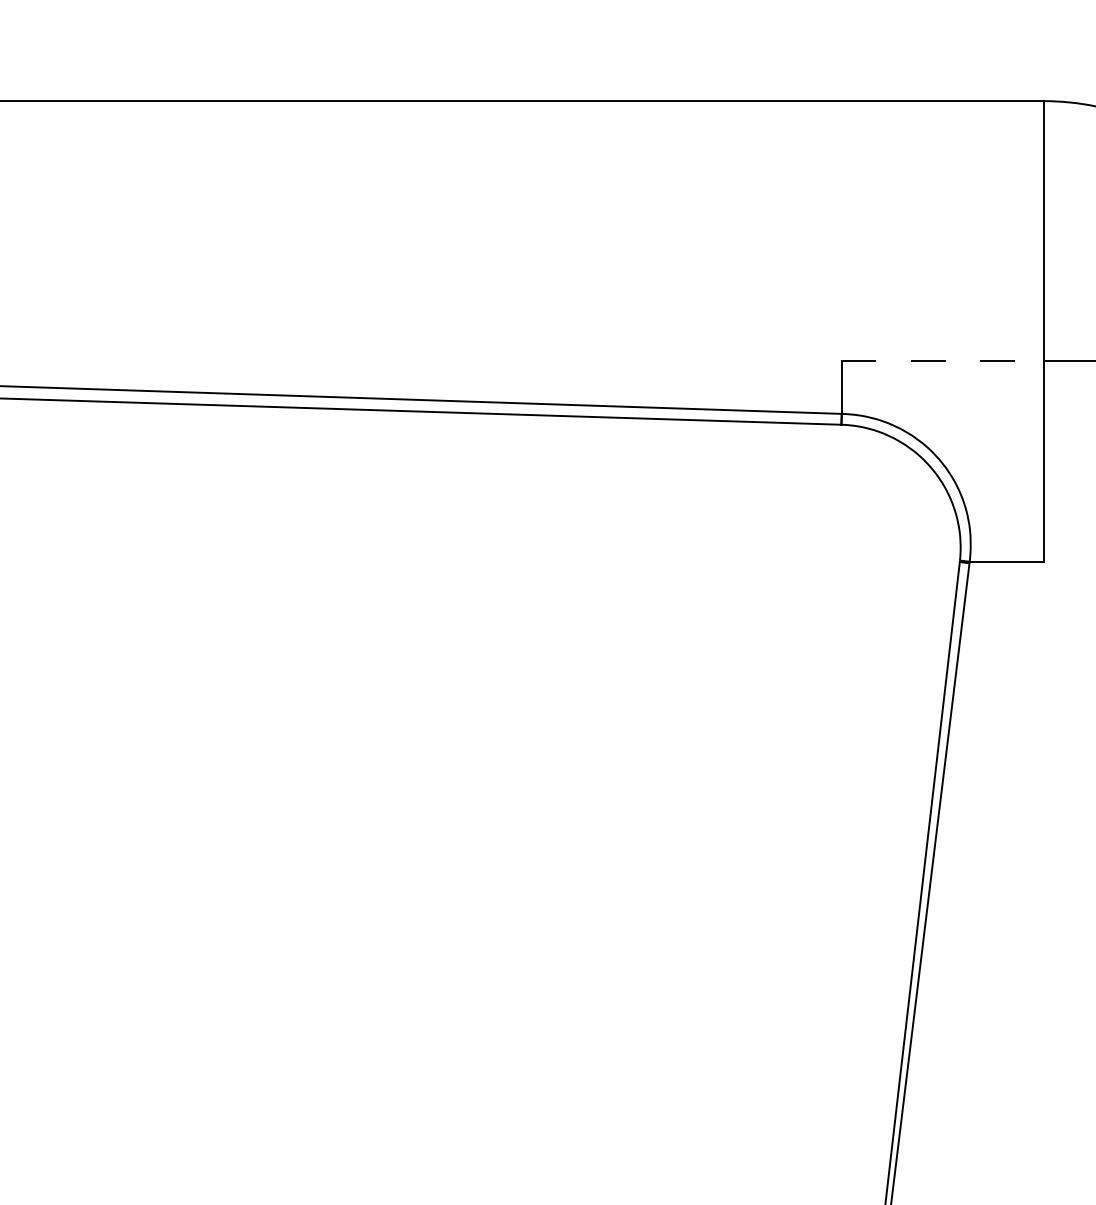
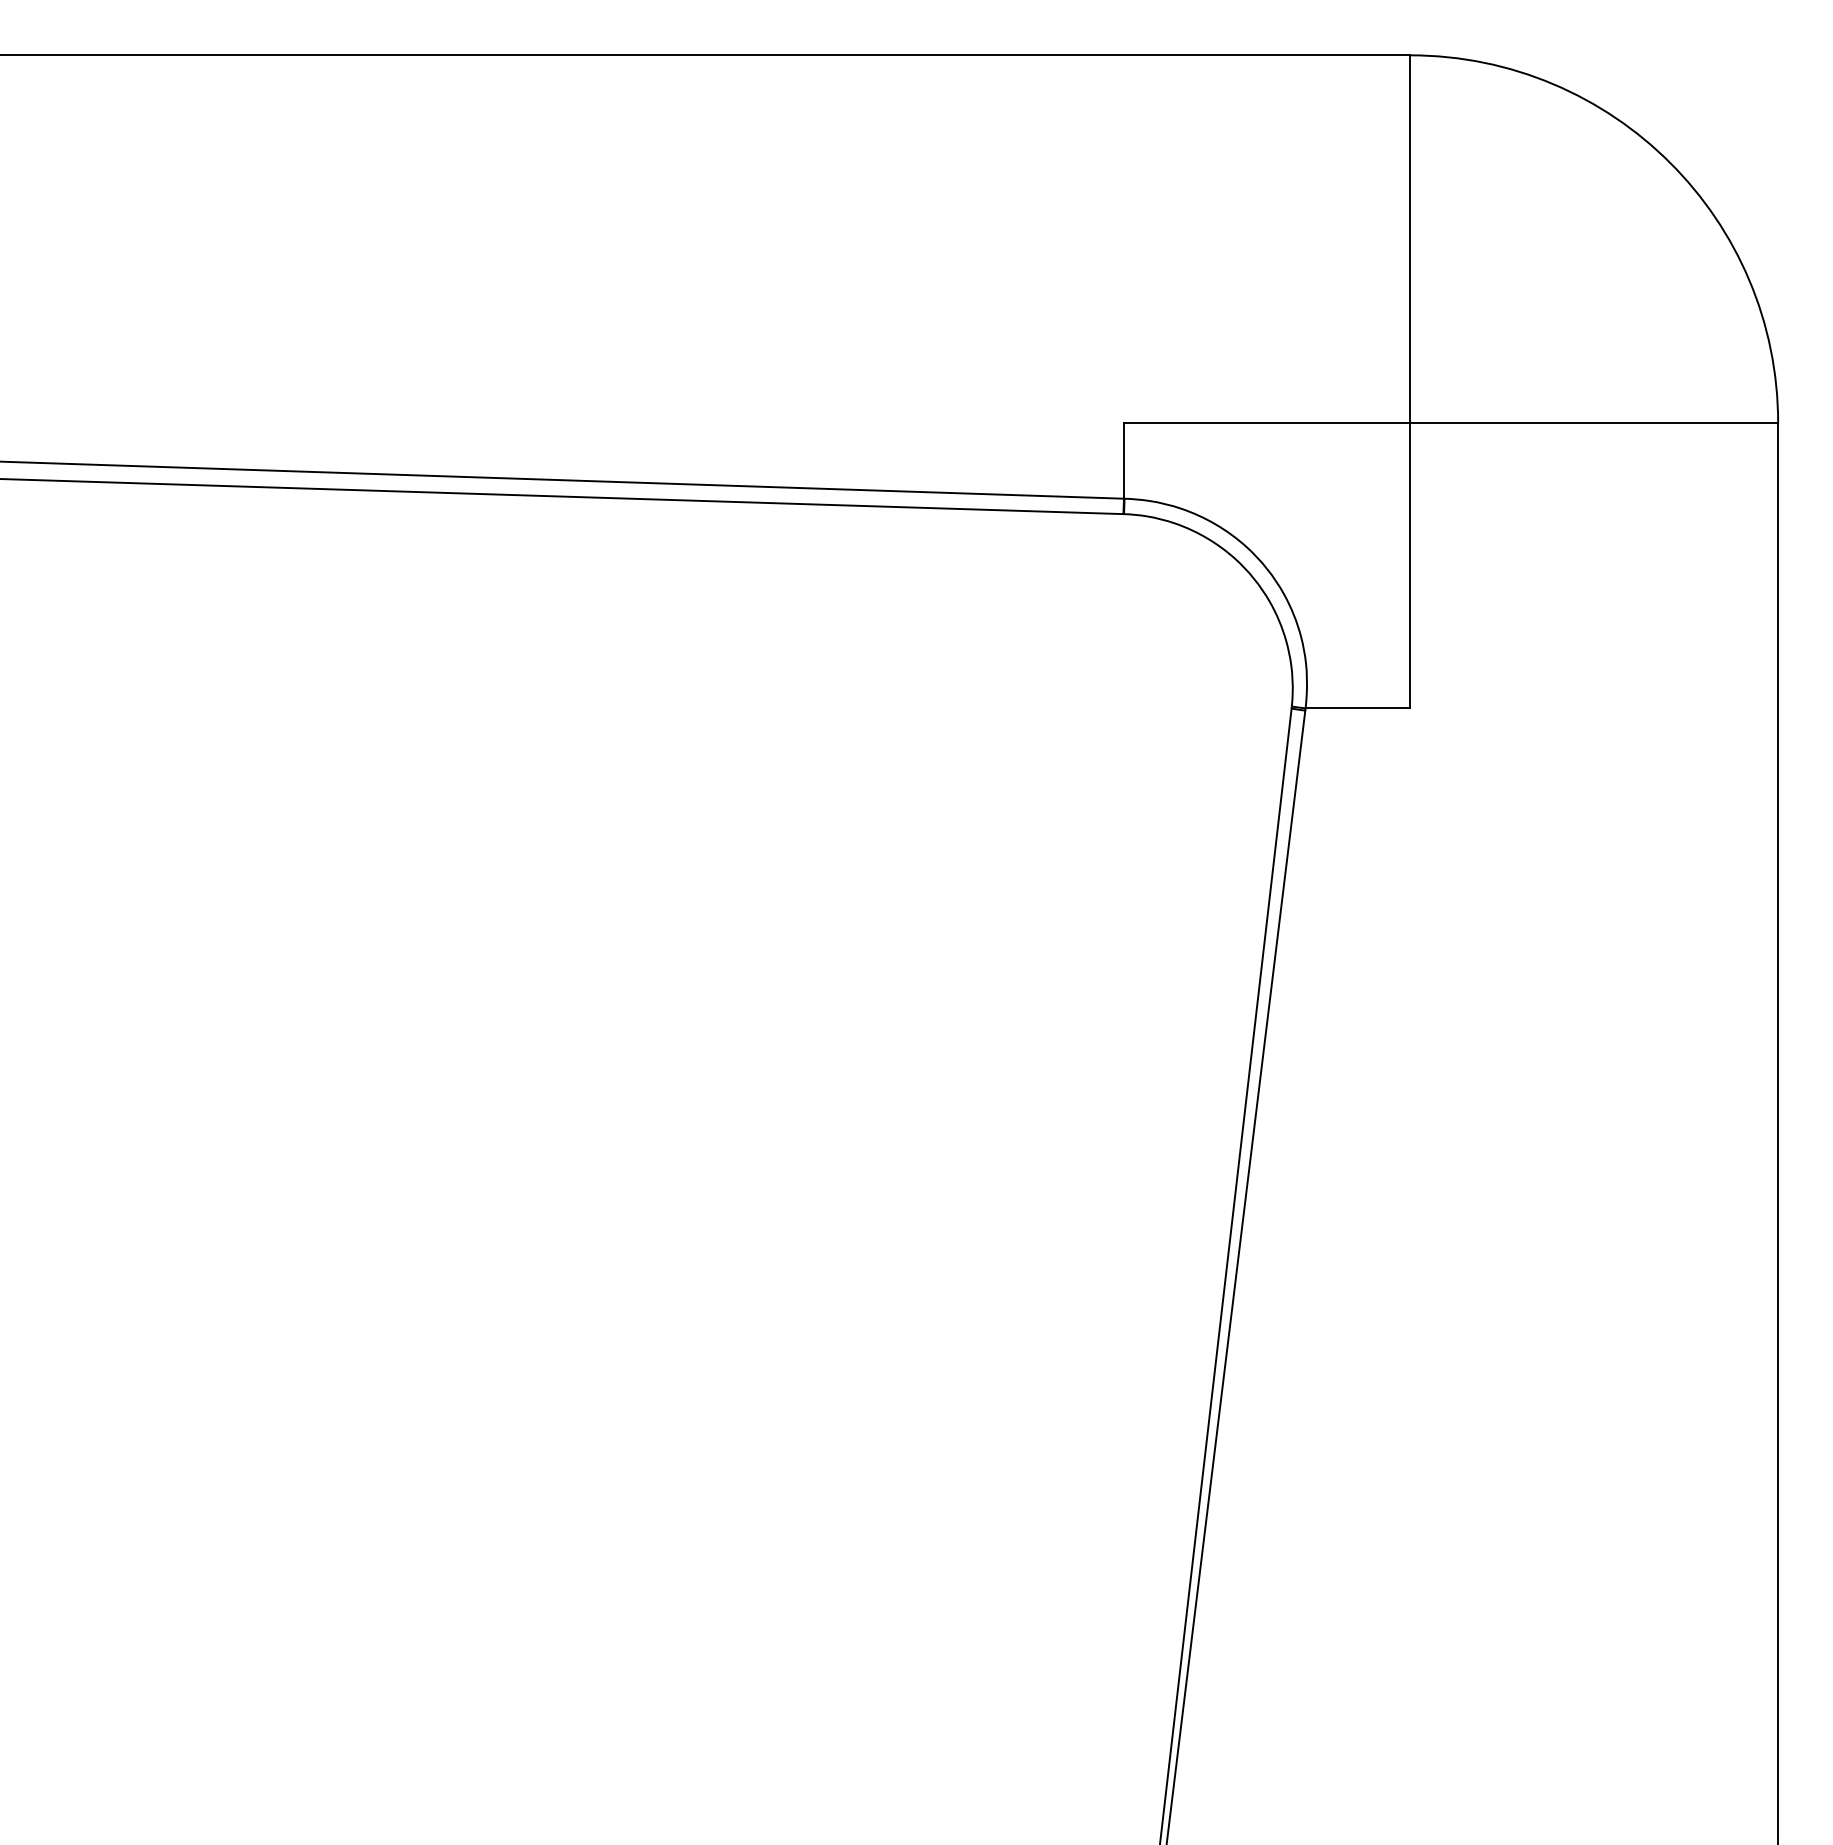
line: (942, 360) -> (1267, 423), dashed -> solid

